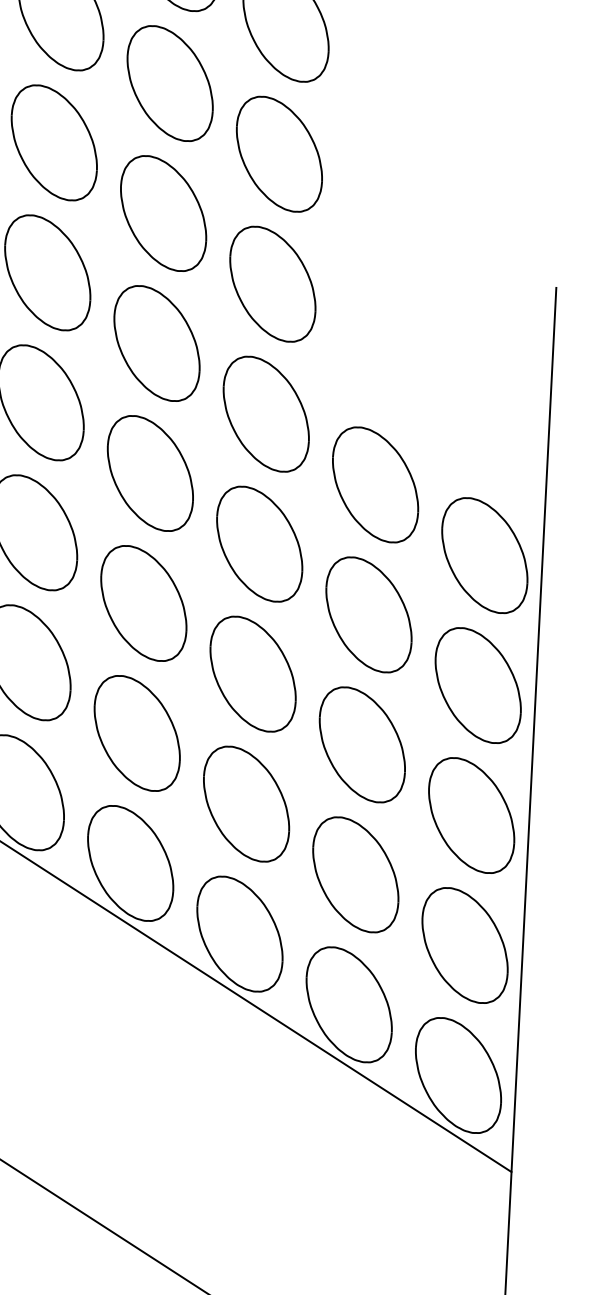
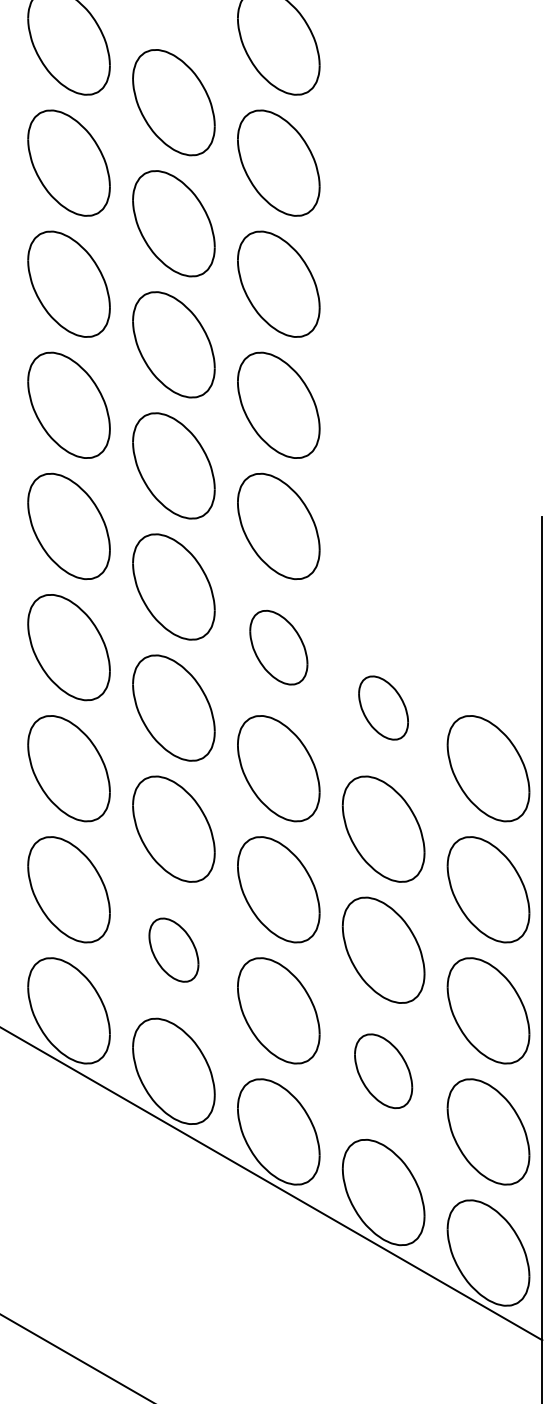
part: (265, 414) -> (278, 647), size x0.7
part: (375, 484) -> (383, 707), size x0.6
part: (136, 732) -> (173, 949), size x0.6
part: (355, 873) -> (383, 1070), size x0.7

